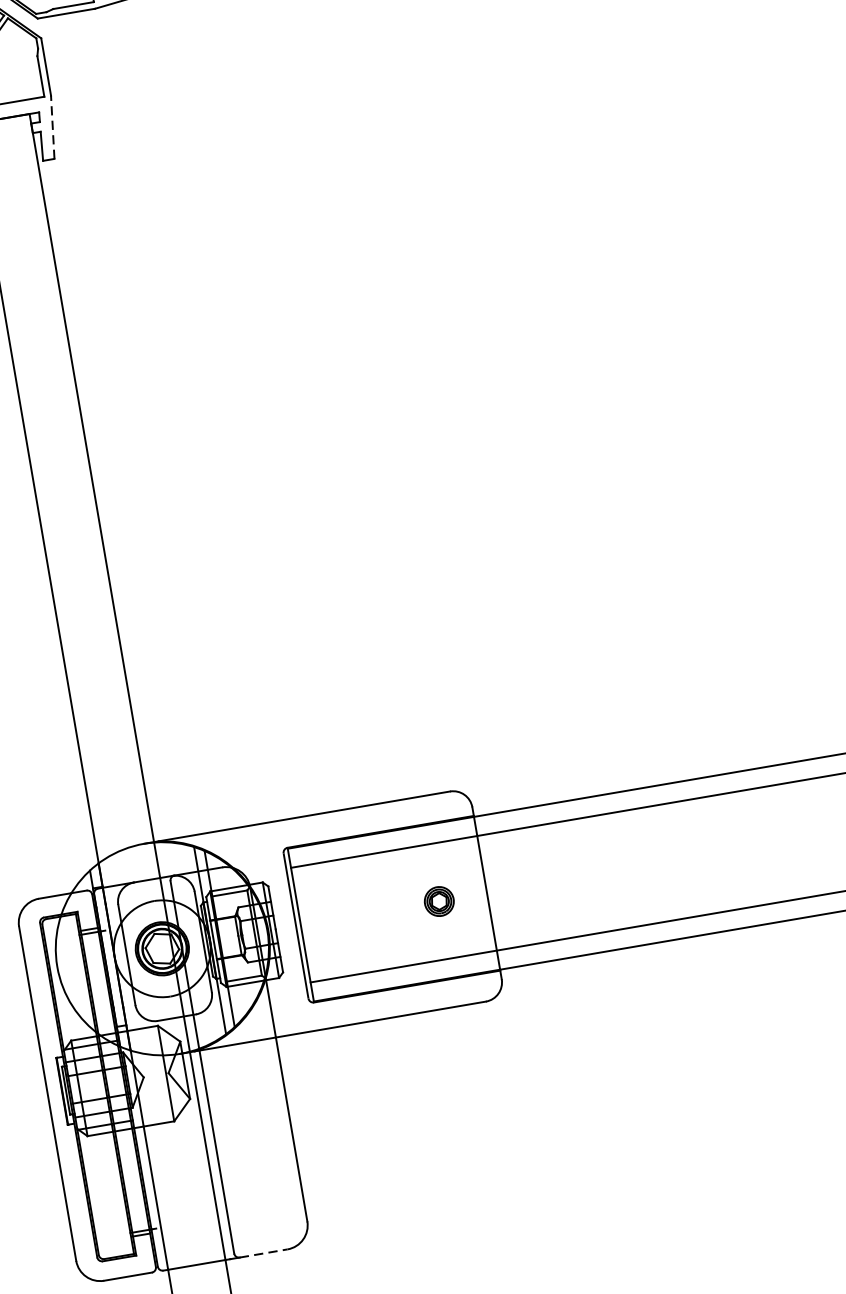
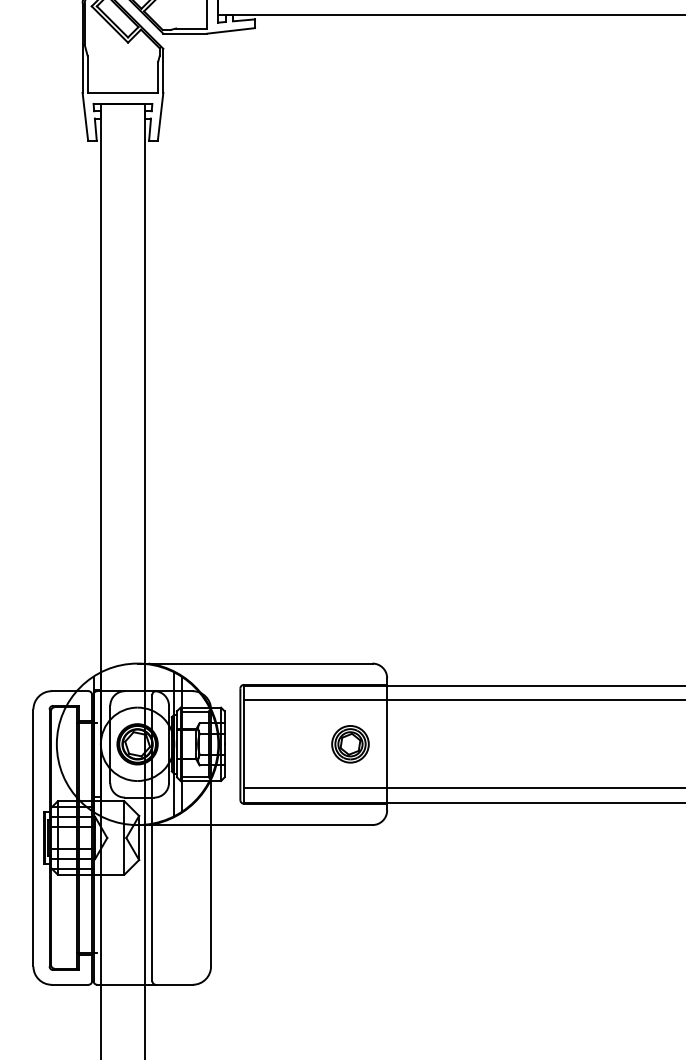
line: (52, 126) -> (160, 116), dashed -> solid
part: (439, 901) -> (350, 744), size x1.67
line: (263, 1253) -> (174, 984), dashed -> solid

